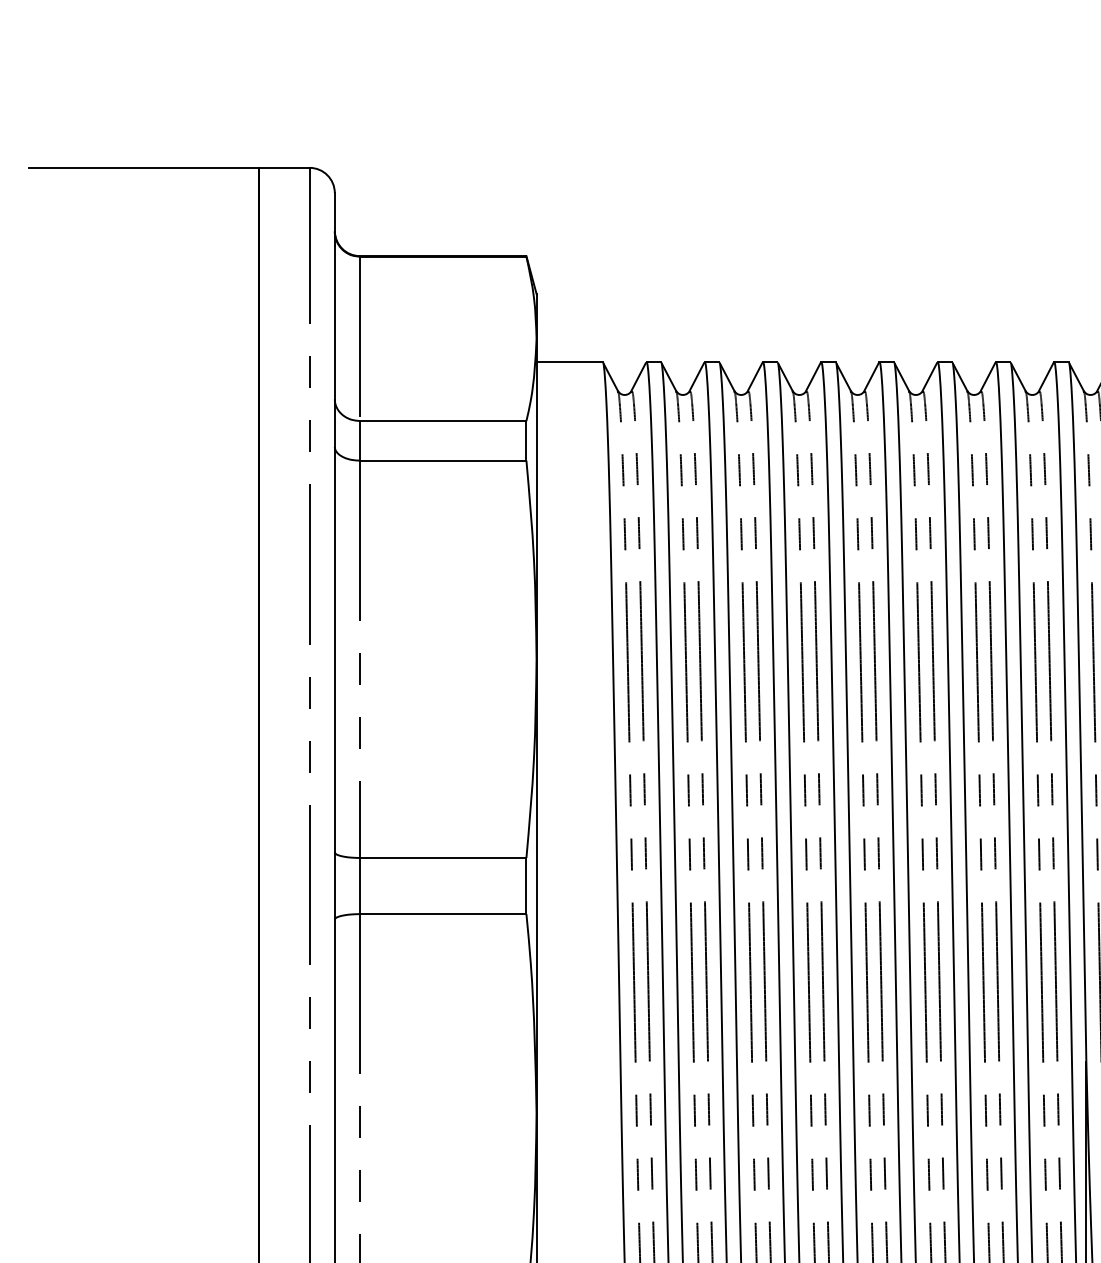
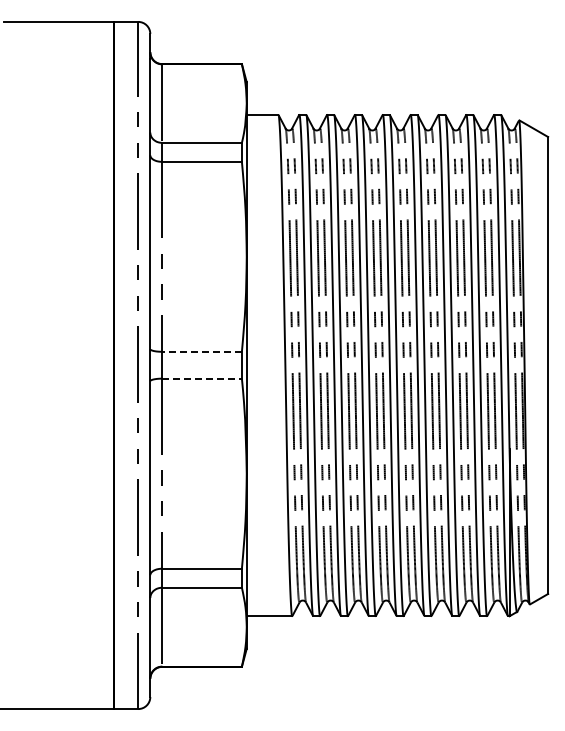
line: (443, 857) -> (202, 351), solid -> dashed
line: (443, 913) -> (202, 378), solid -> dashed

